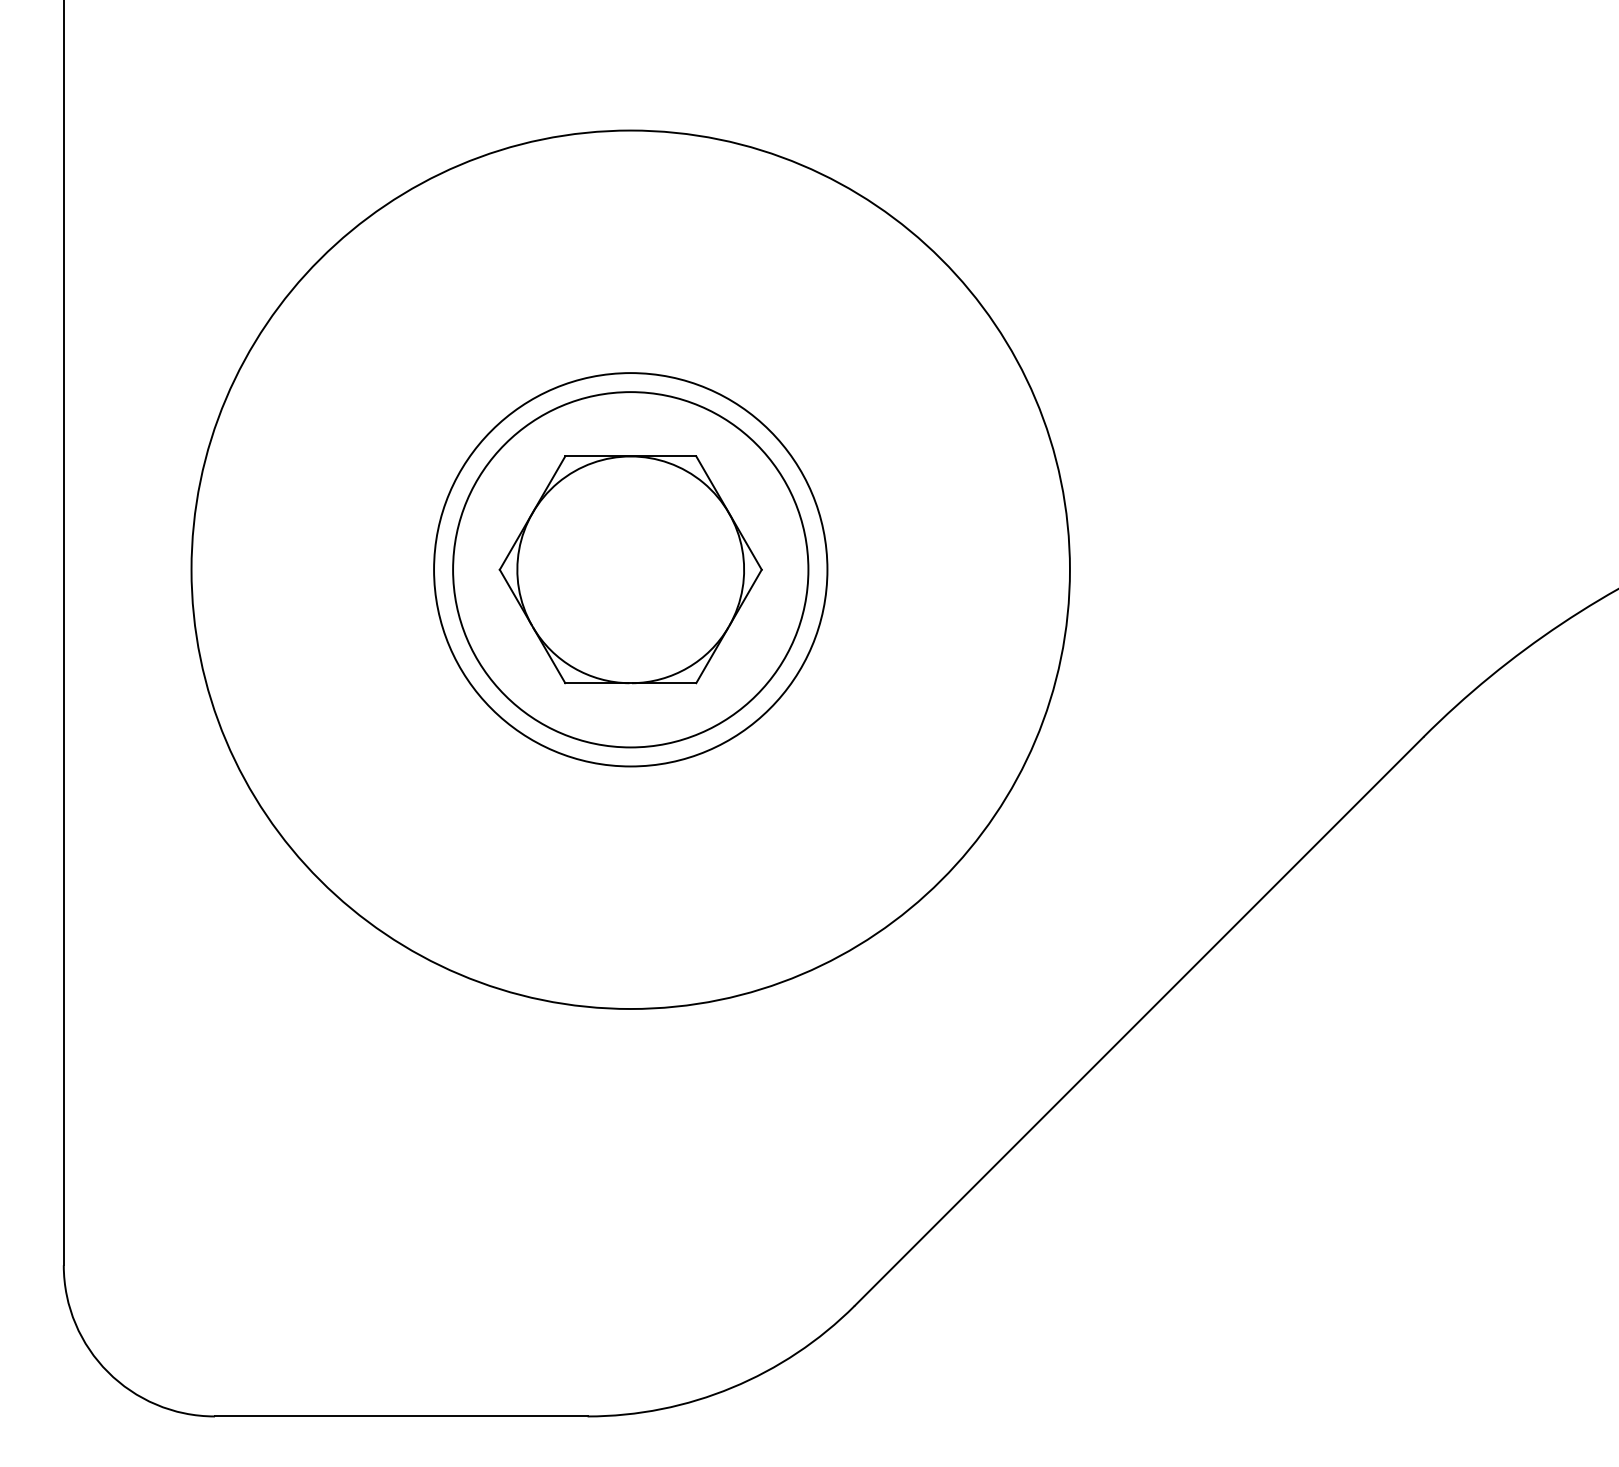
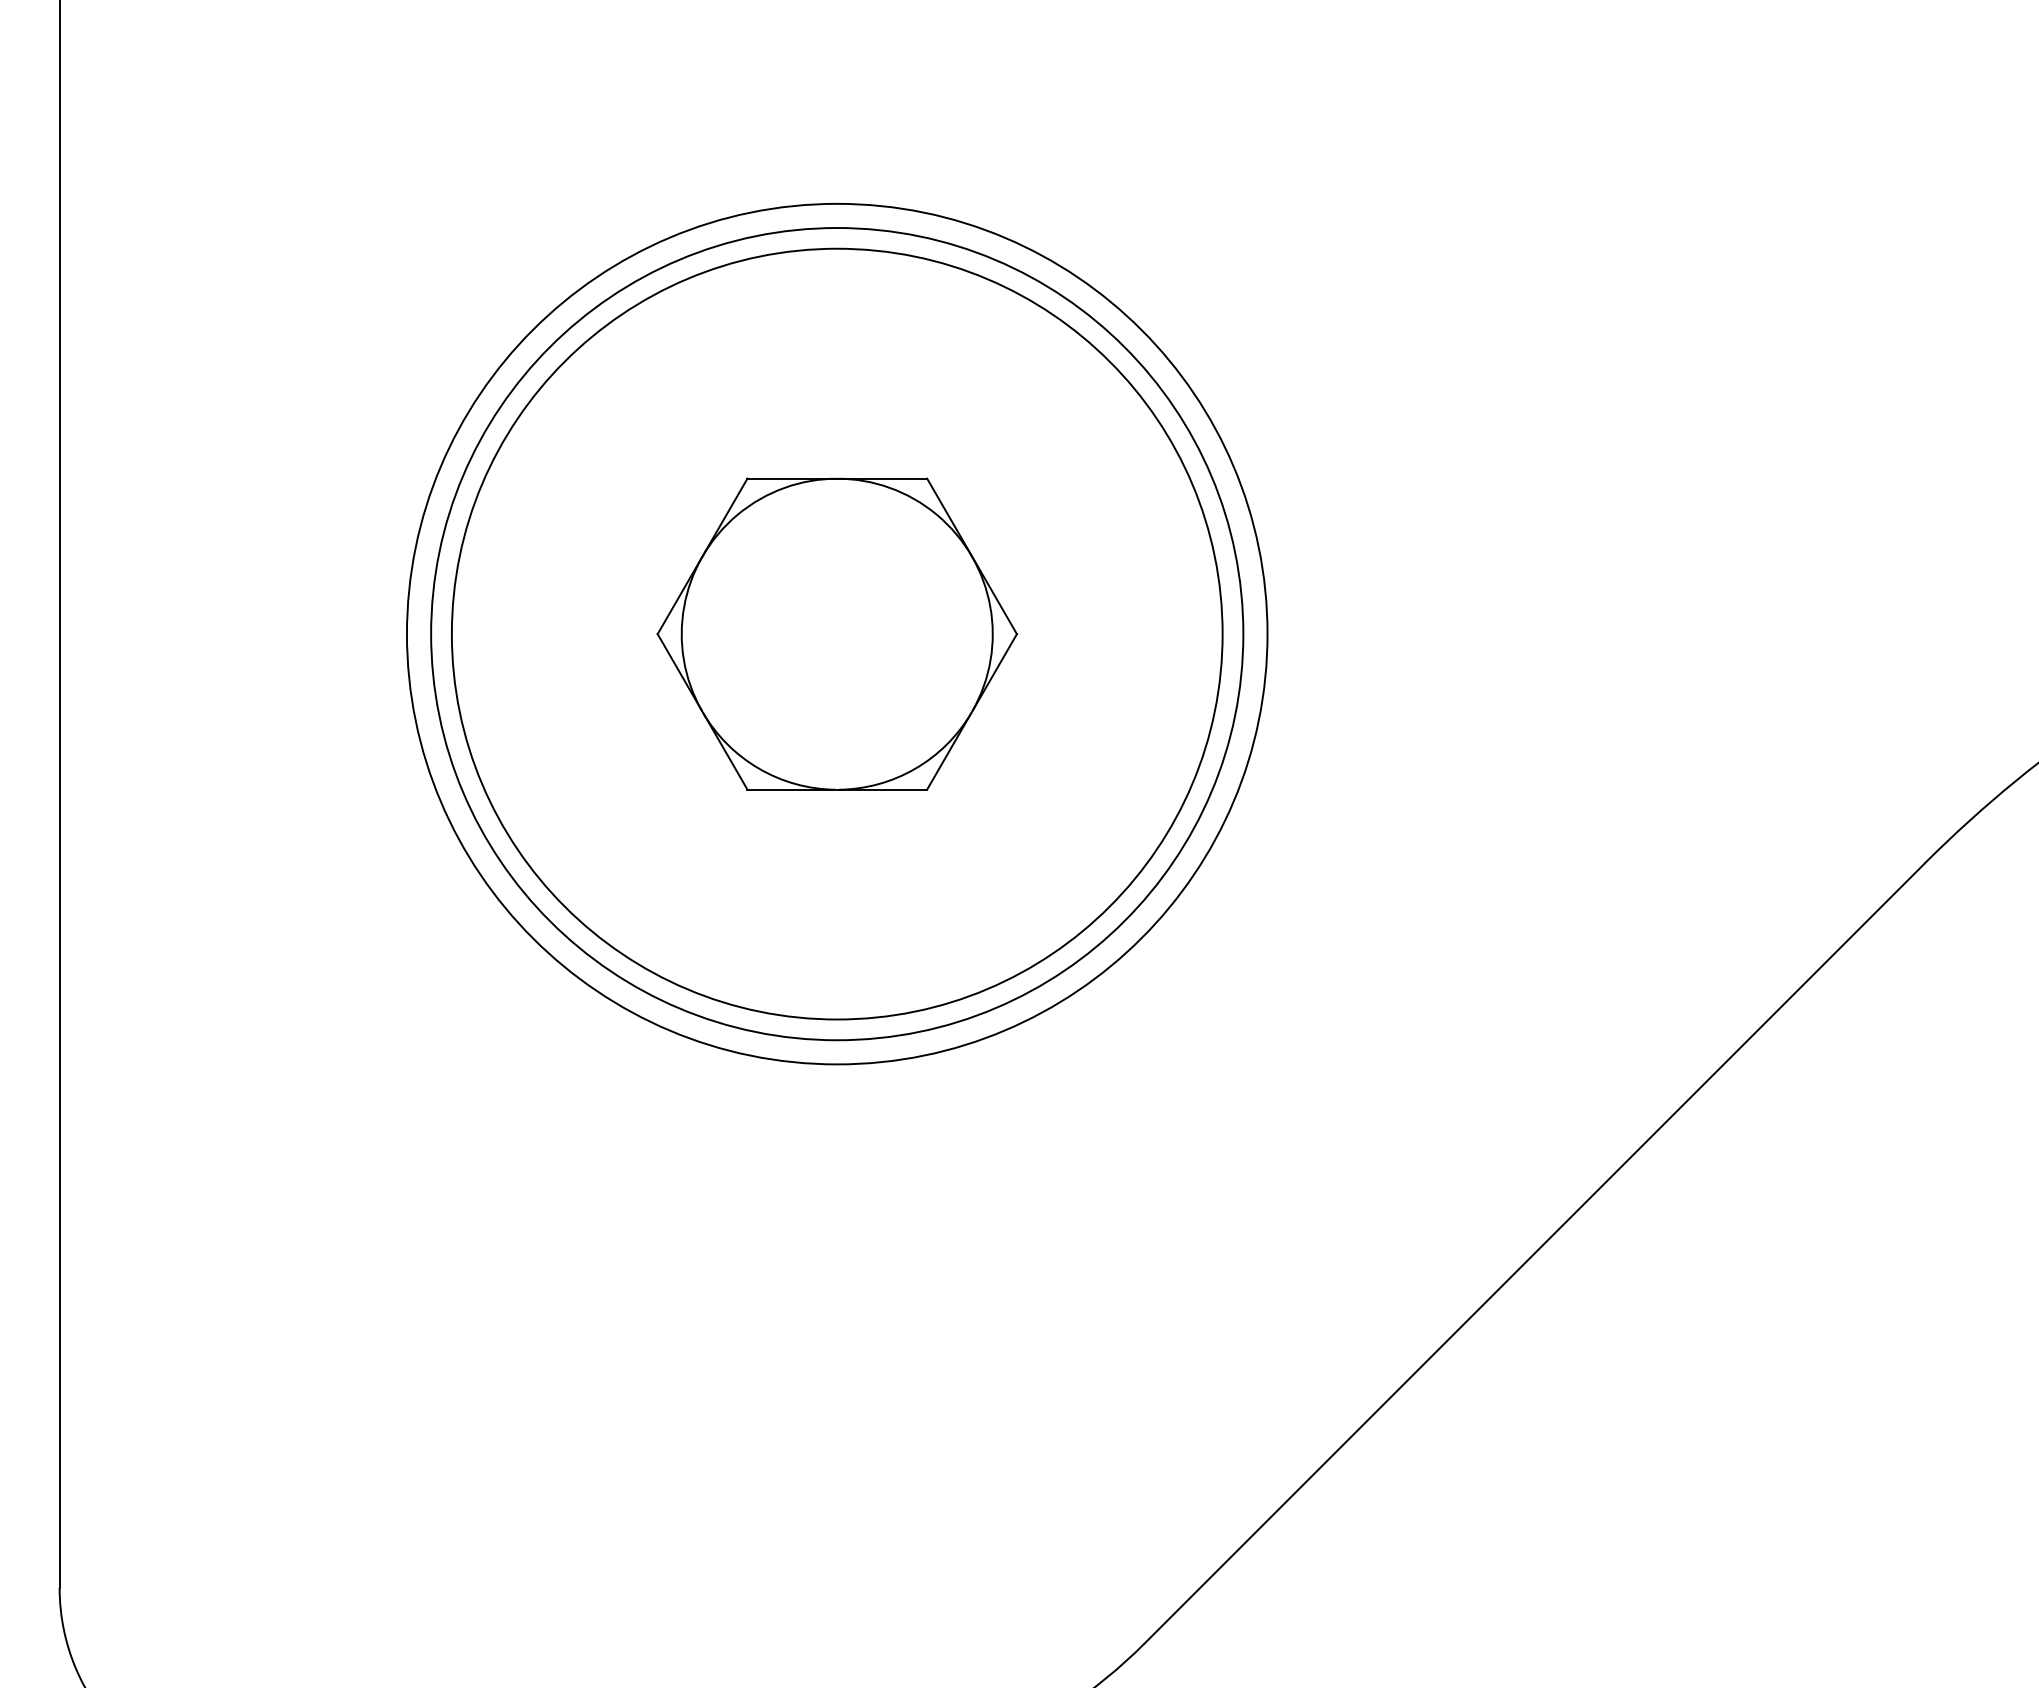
circle: (630, 569) -> (836, 633), size x0.71
circle: (630, 569) -> (836, 633), size x1.43
circle: (630, 569) -> (836, 633), size x1.67

